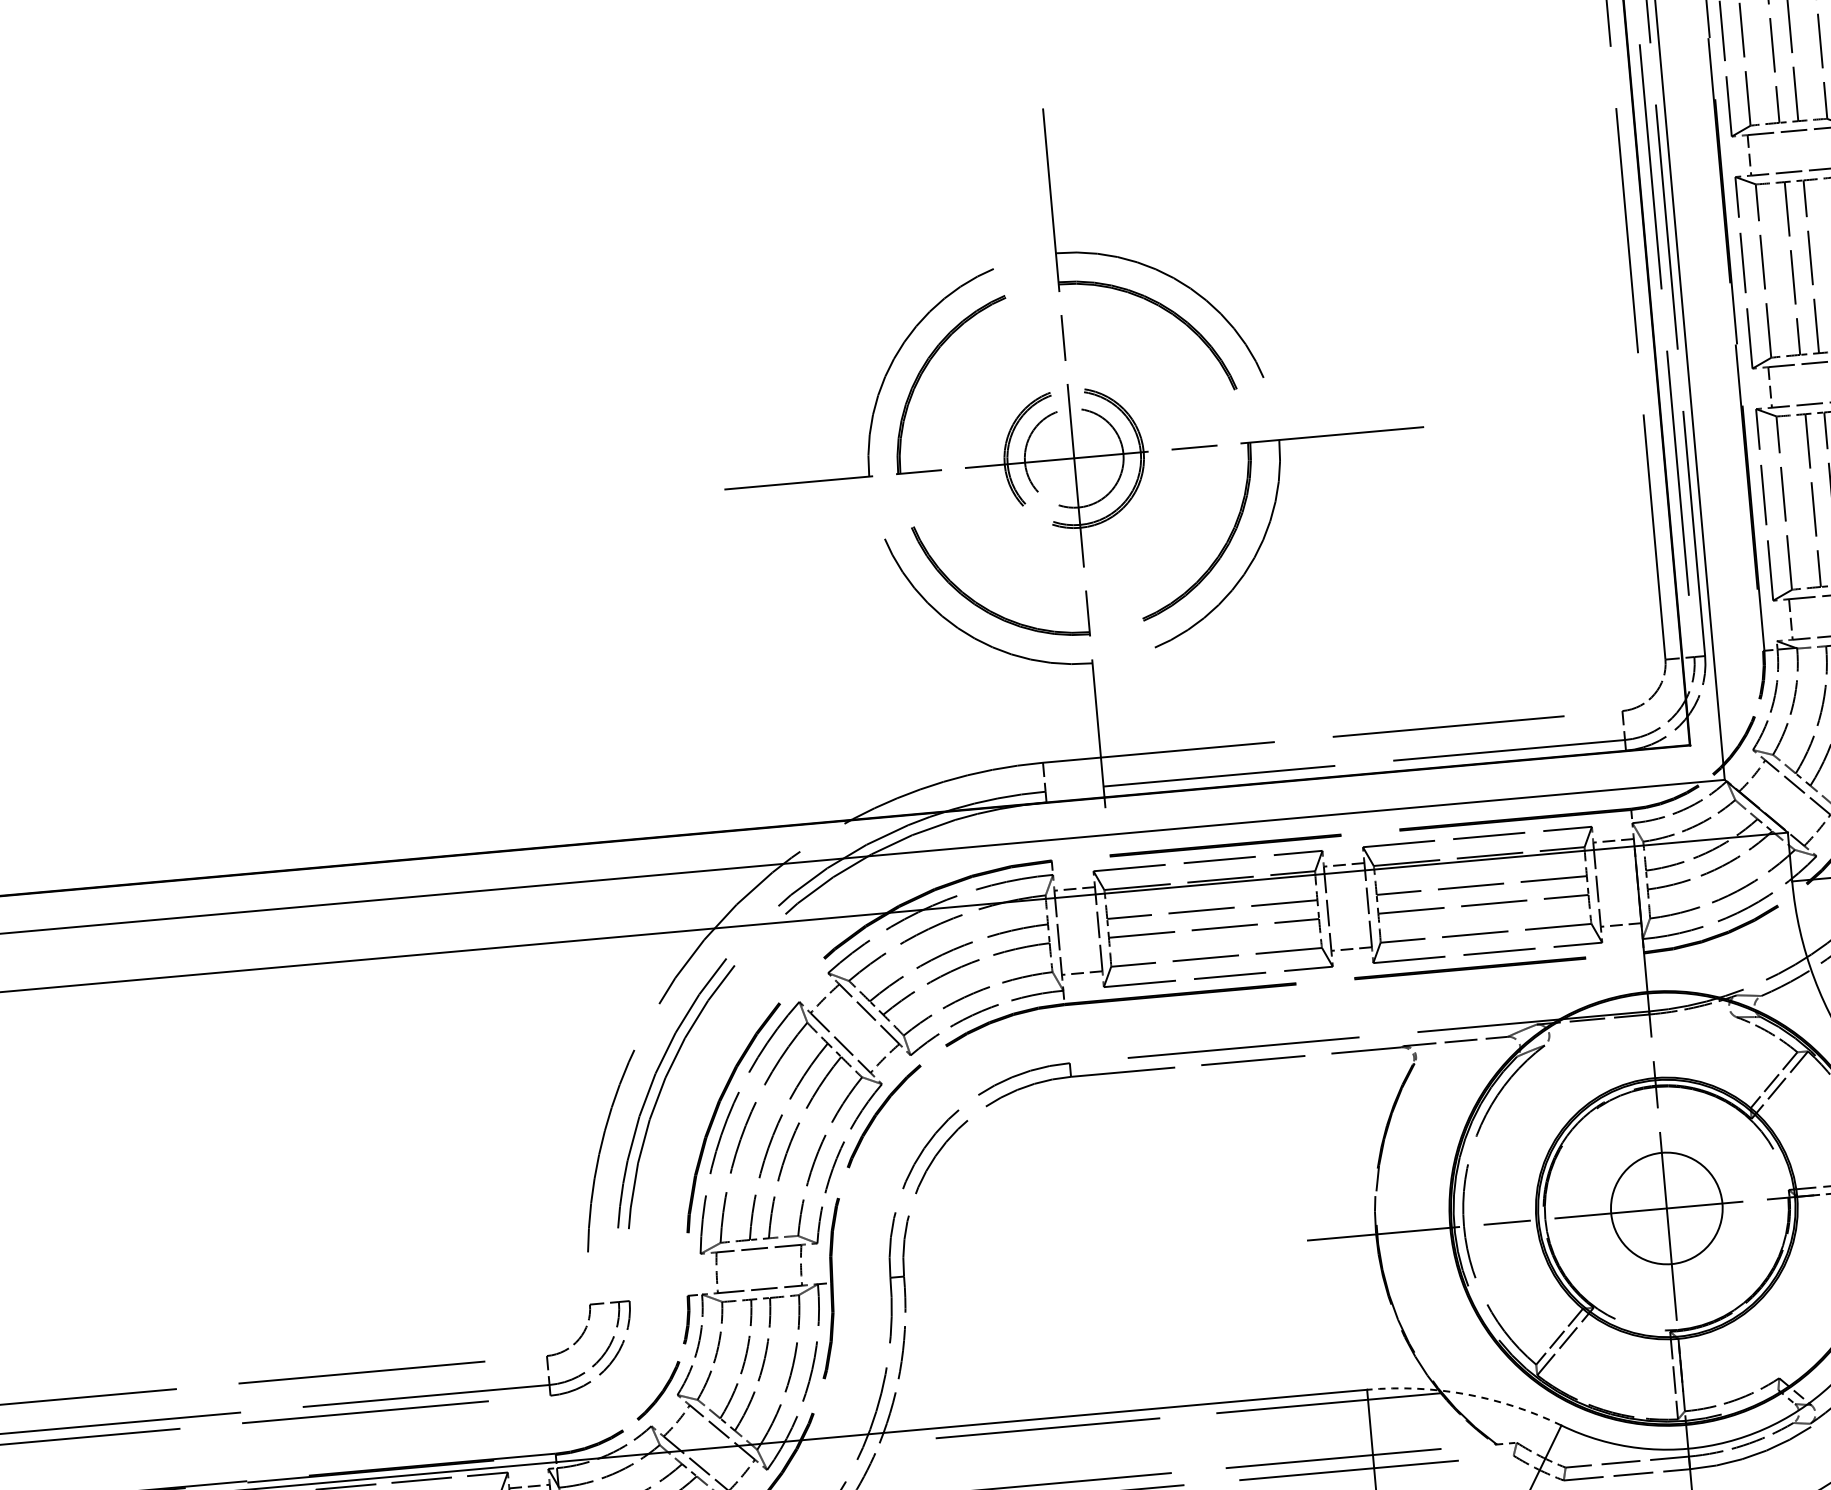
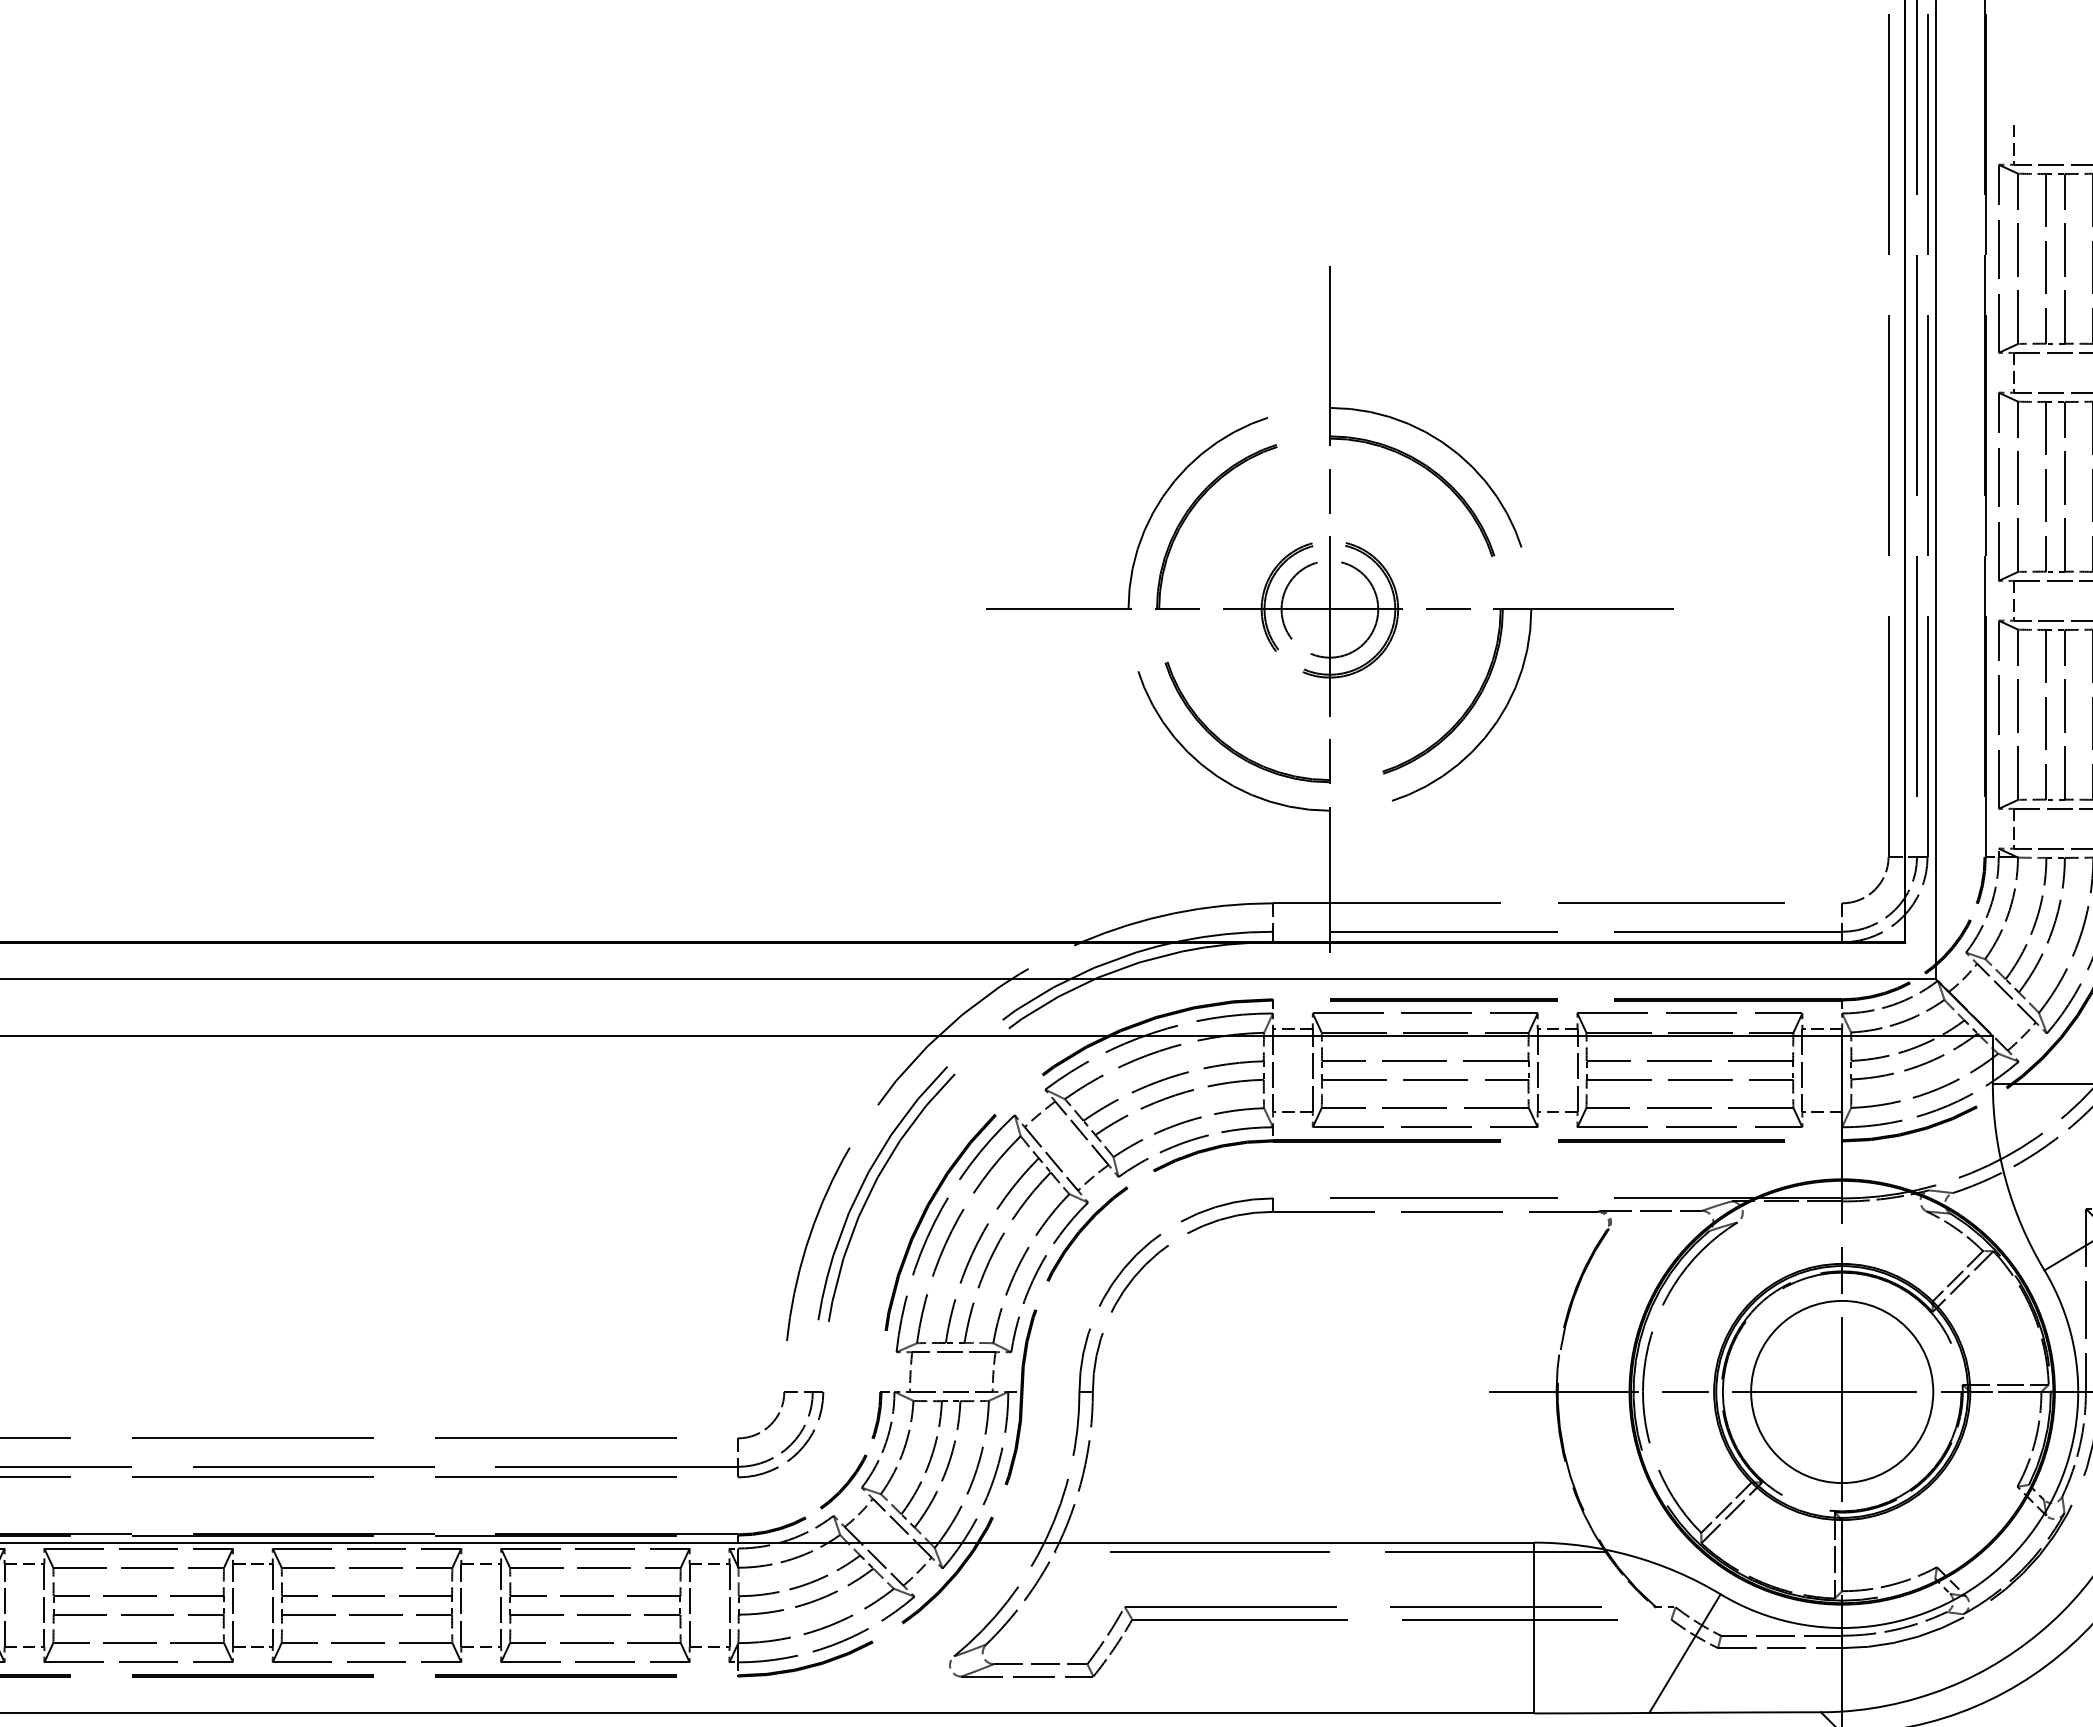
circle: (1667, 1207) -> (1842, 1391), size x1.67
arc: (1467, 1394) -> (1631, 1555), dashed -> solid

